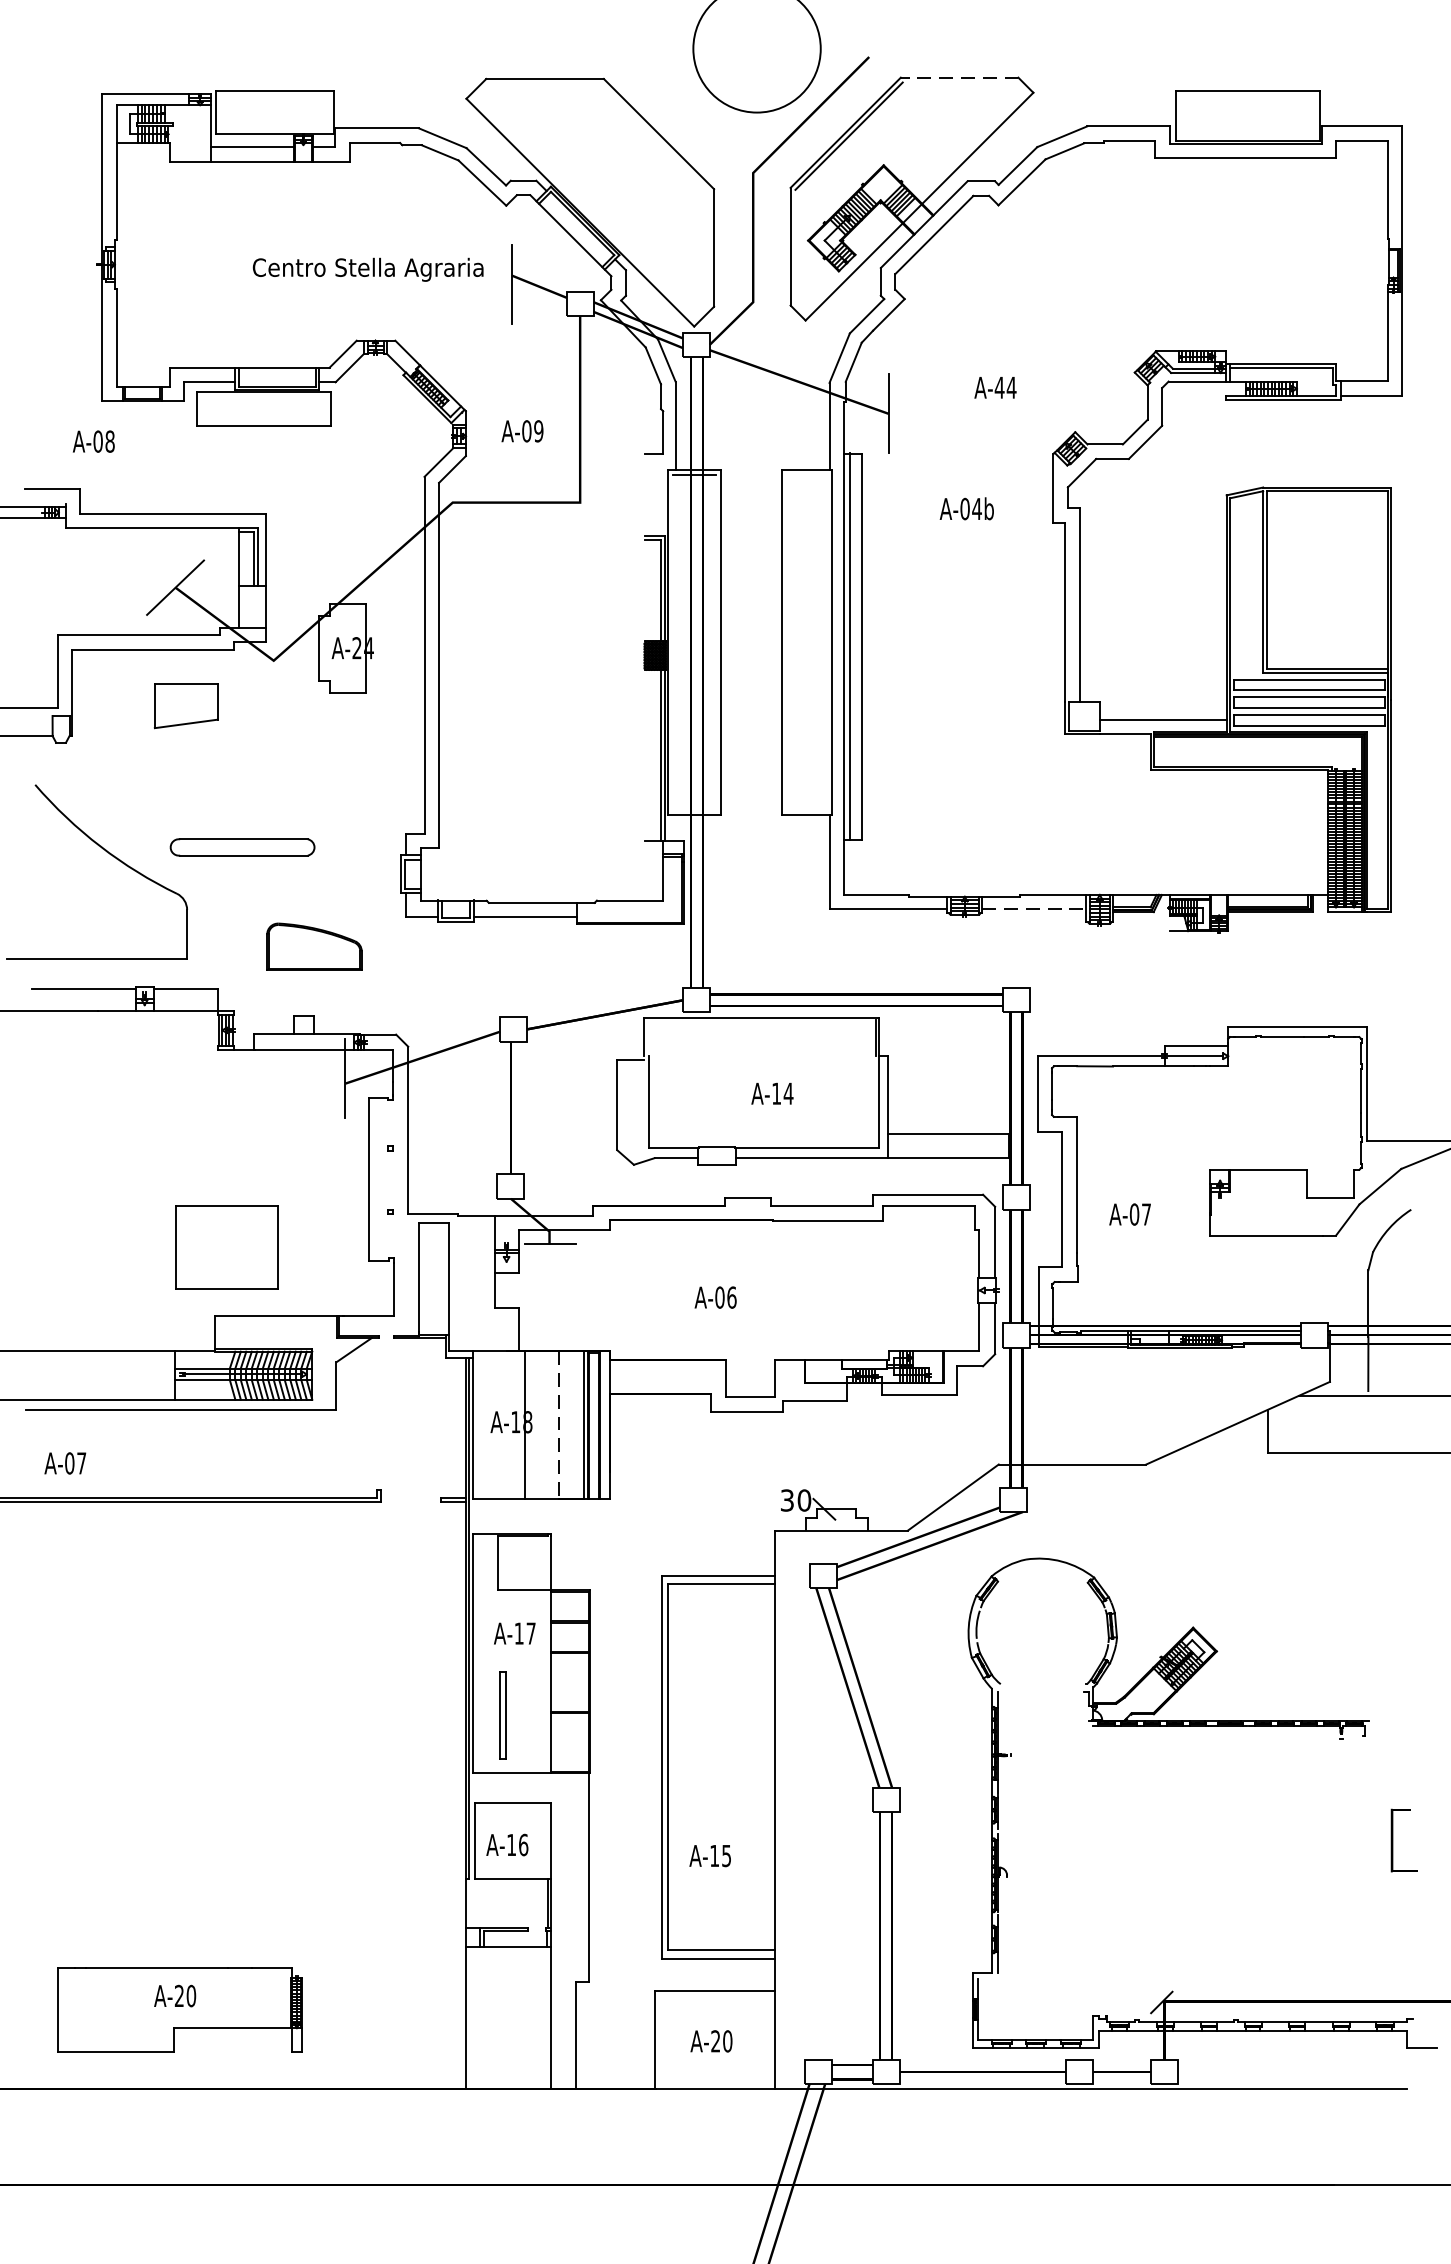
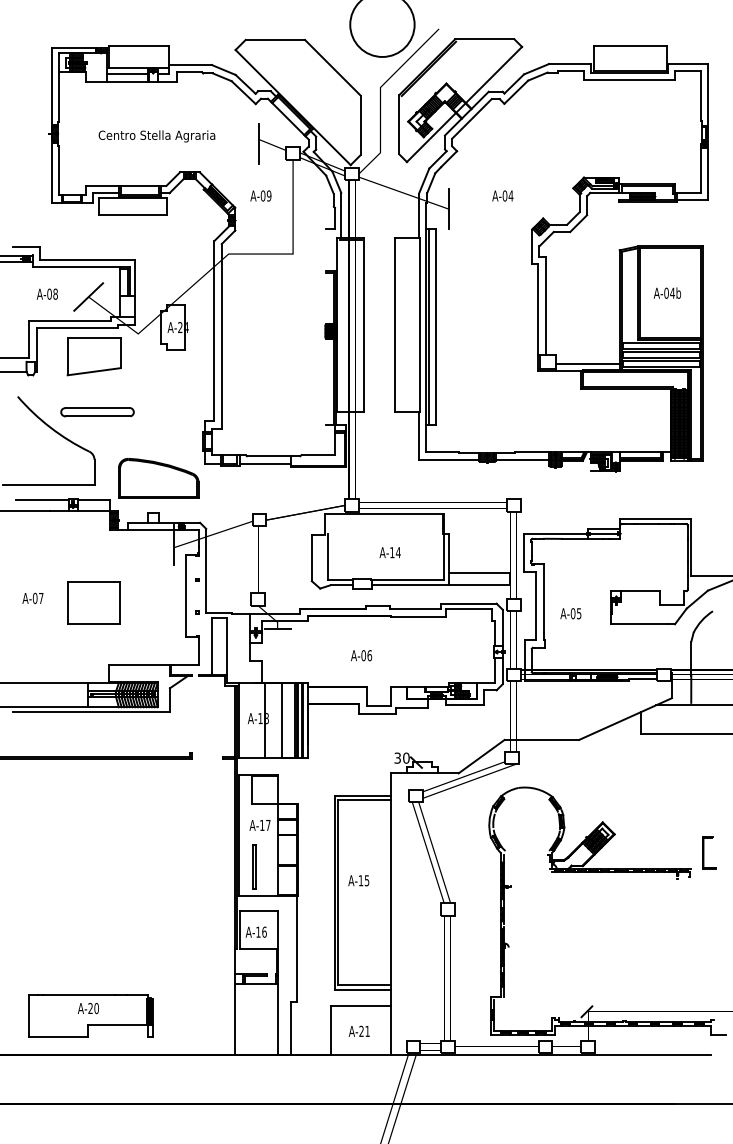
line: (959, 77) -> (484, 39), dashed -> solid
text: (367, 269) -> (156, 136), moved
text: (998, 386) -> (504, 195), A-44 -> A-04
text: (521, 430) -> (260, 195), moved
text: (92, 440) -> (46, 293), moved
text: (966, 507) -> (667, 292), moved
part: (185, 705) -> (93, 356), size x1.67
part: (242, 847) -> (97, 412), moved
line: (1036, 909) -> (523, 459), dashed -> solid
part: (313, 946) -> (158, 478), size x1.67
text: (1147, 1214) -> (579, 613), A-07 -> A-05
part: (226, 1247) -> (93, 602), moved
line: (559, 1425) -> (282, 720), dashed -> solid
text: (64, 1461) -> (32, 597), moved
part: (1404, 1839) -> (709, 852), moved
text: (709, 1855) -> (358, 880), moved
text: (727, 2039) -> (367, 1030), A-20 -> A-21

